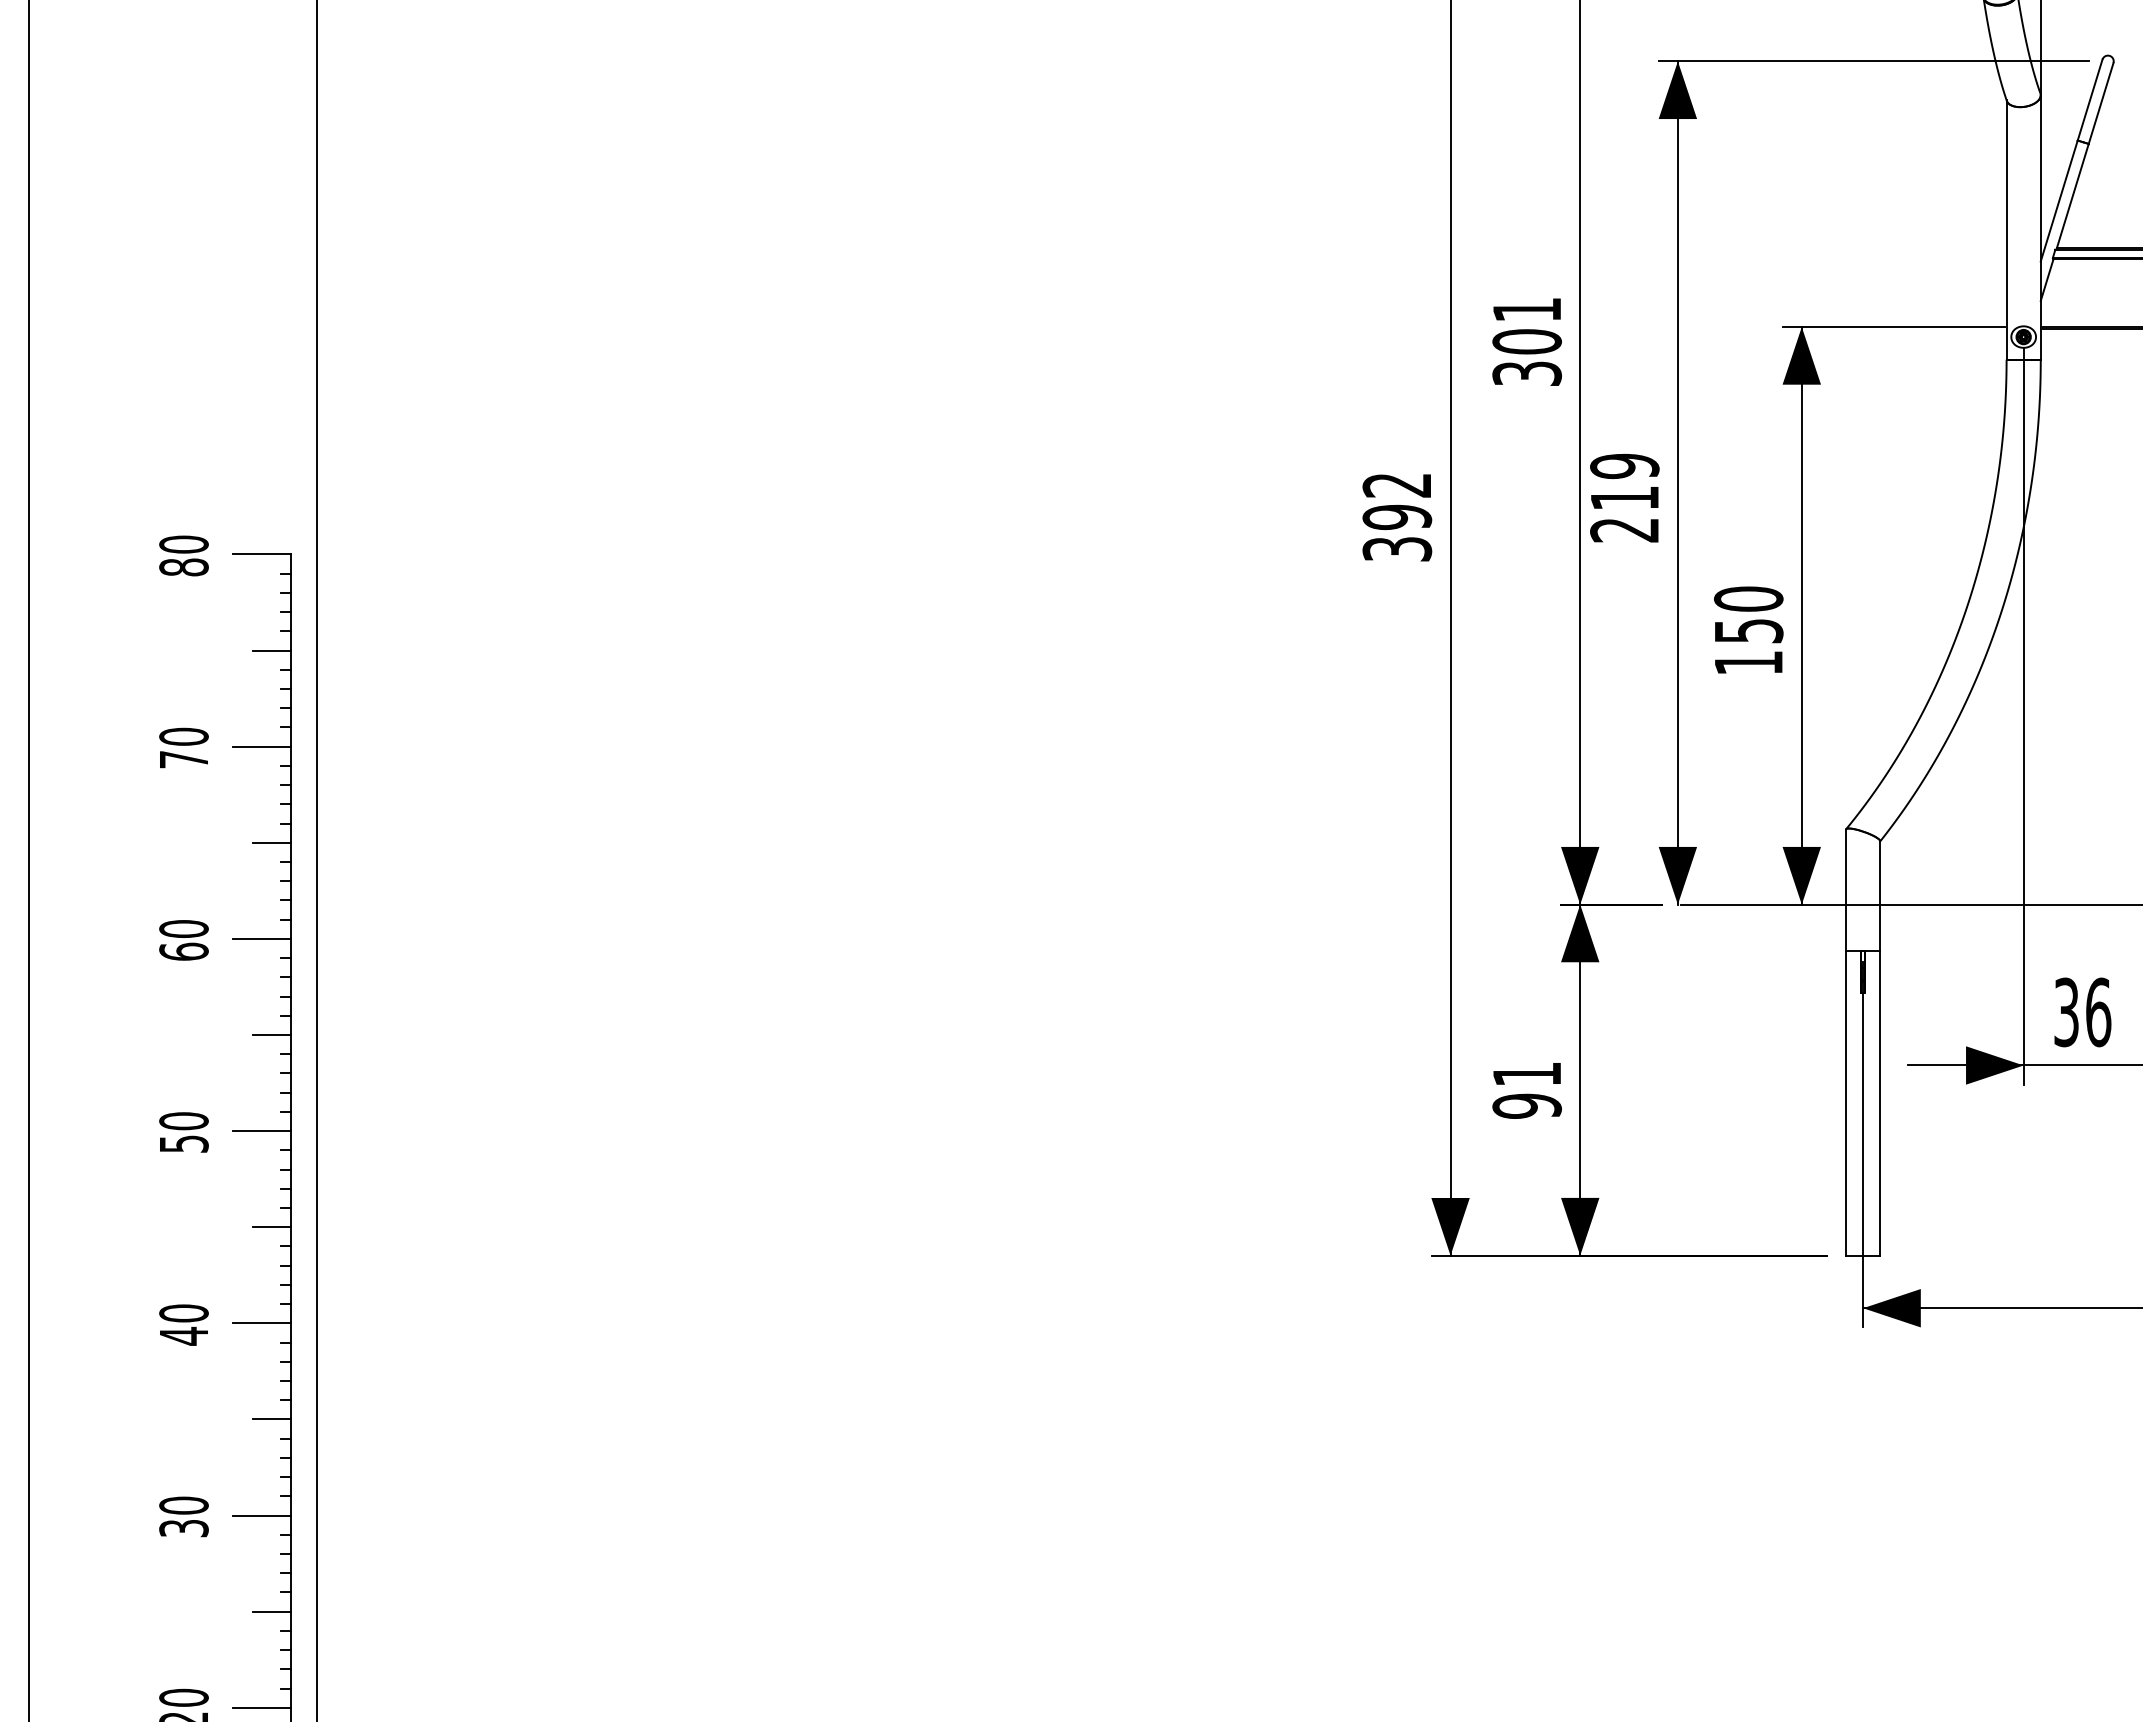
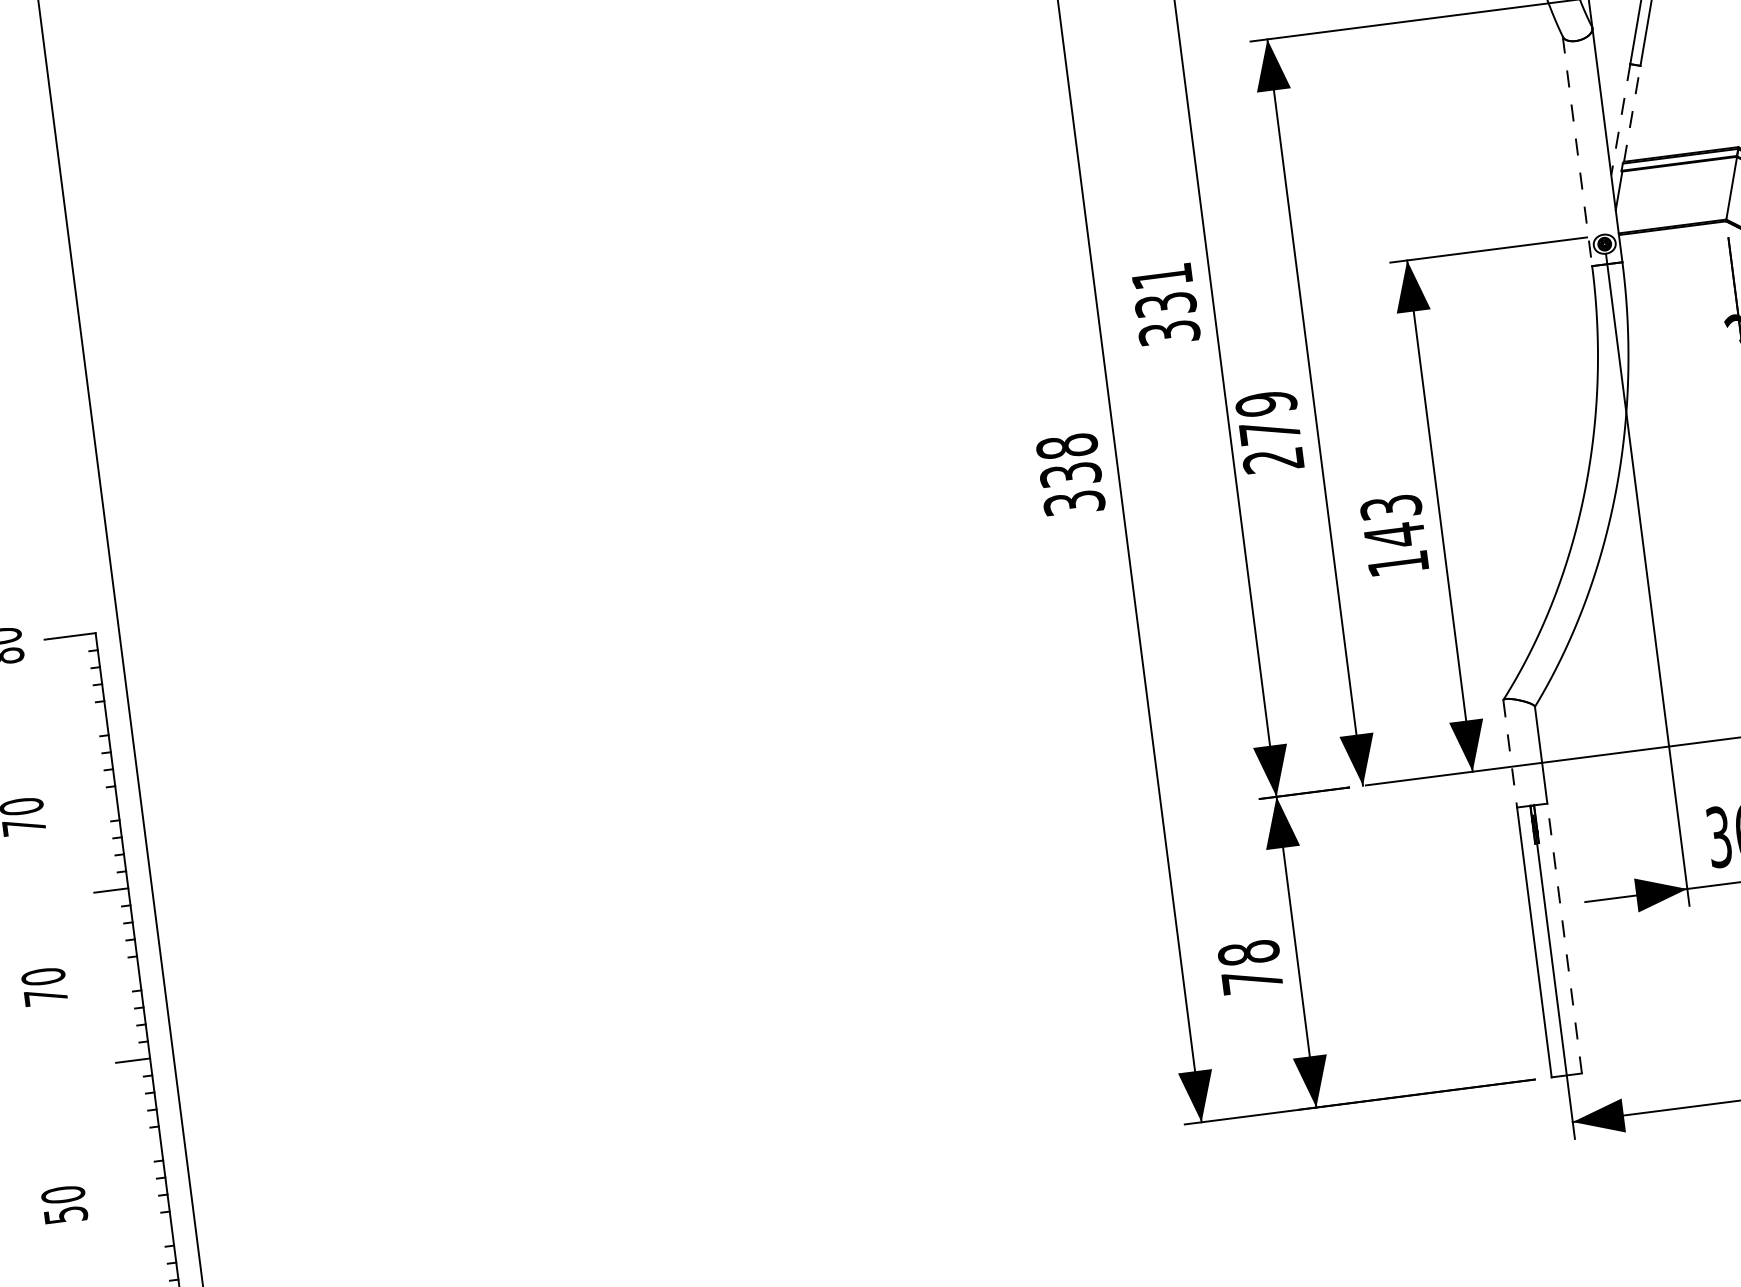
line: (2072, 196) -> (1632, 114), solid -> dashed
line: (2059, 201) -> (1621, 120), solid -> dashed
line: (2006, 229) -> (1577, 150), solid -> dashed
text: (1526, 341) -> (1165, 304), 301 -> 331
text: (1624, 498) -> (1269, 432), 219 -> 279
text: (1397, 501) -> (1069, 460), 392 -> 338
text: (1748, 615) -> (1392, 521), 150 -> 143
line: (271, 650) -> (89, 720), removed
line: (261, 746) -> (91, 806), removed
line: (1846, 890) -> (1510, 754), solid -> dashed
line: (261, 938) -> (113, 976), removed
text: (183, 951) -> (45, 996), 60 -> 70
text: (1527, 1089) -> (1250, 966), 91 -> 78
line: (1880, 1102) -> (1564, 937), solid -> dashed
line: (261, 1131) -> (135, 1147), removed
text: (183, 1132) -> (64, 1204), moved
line: (271, 1227) -> (154, 1231), removed

